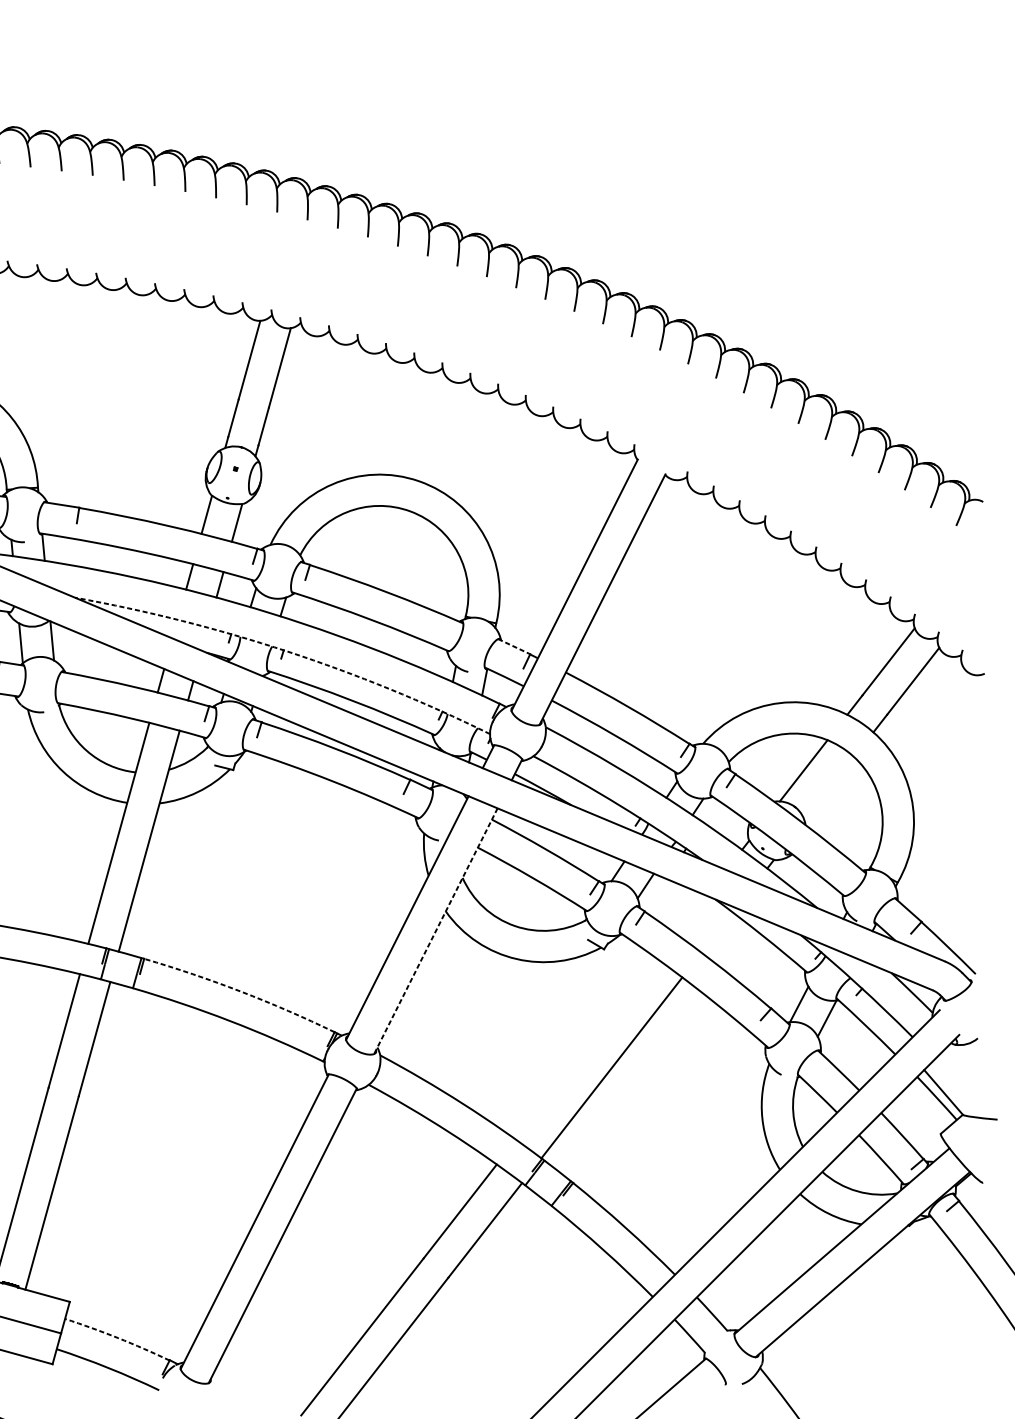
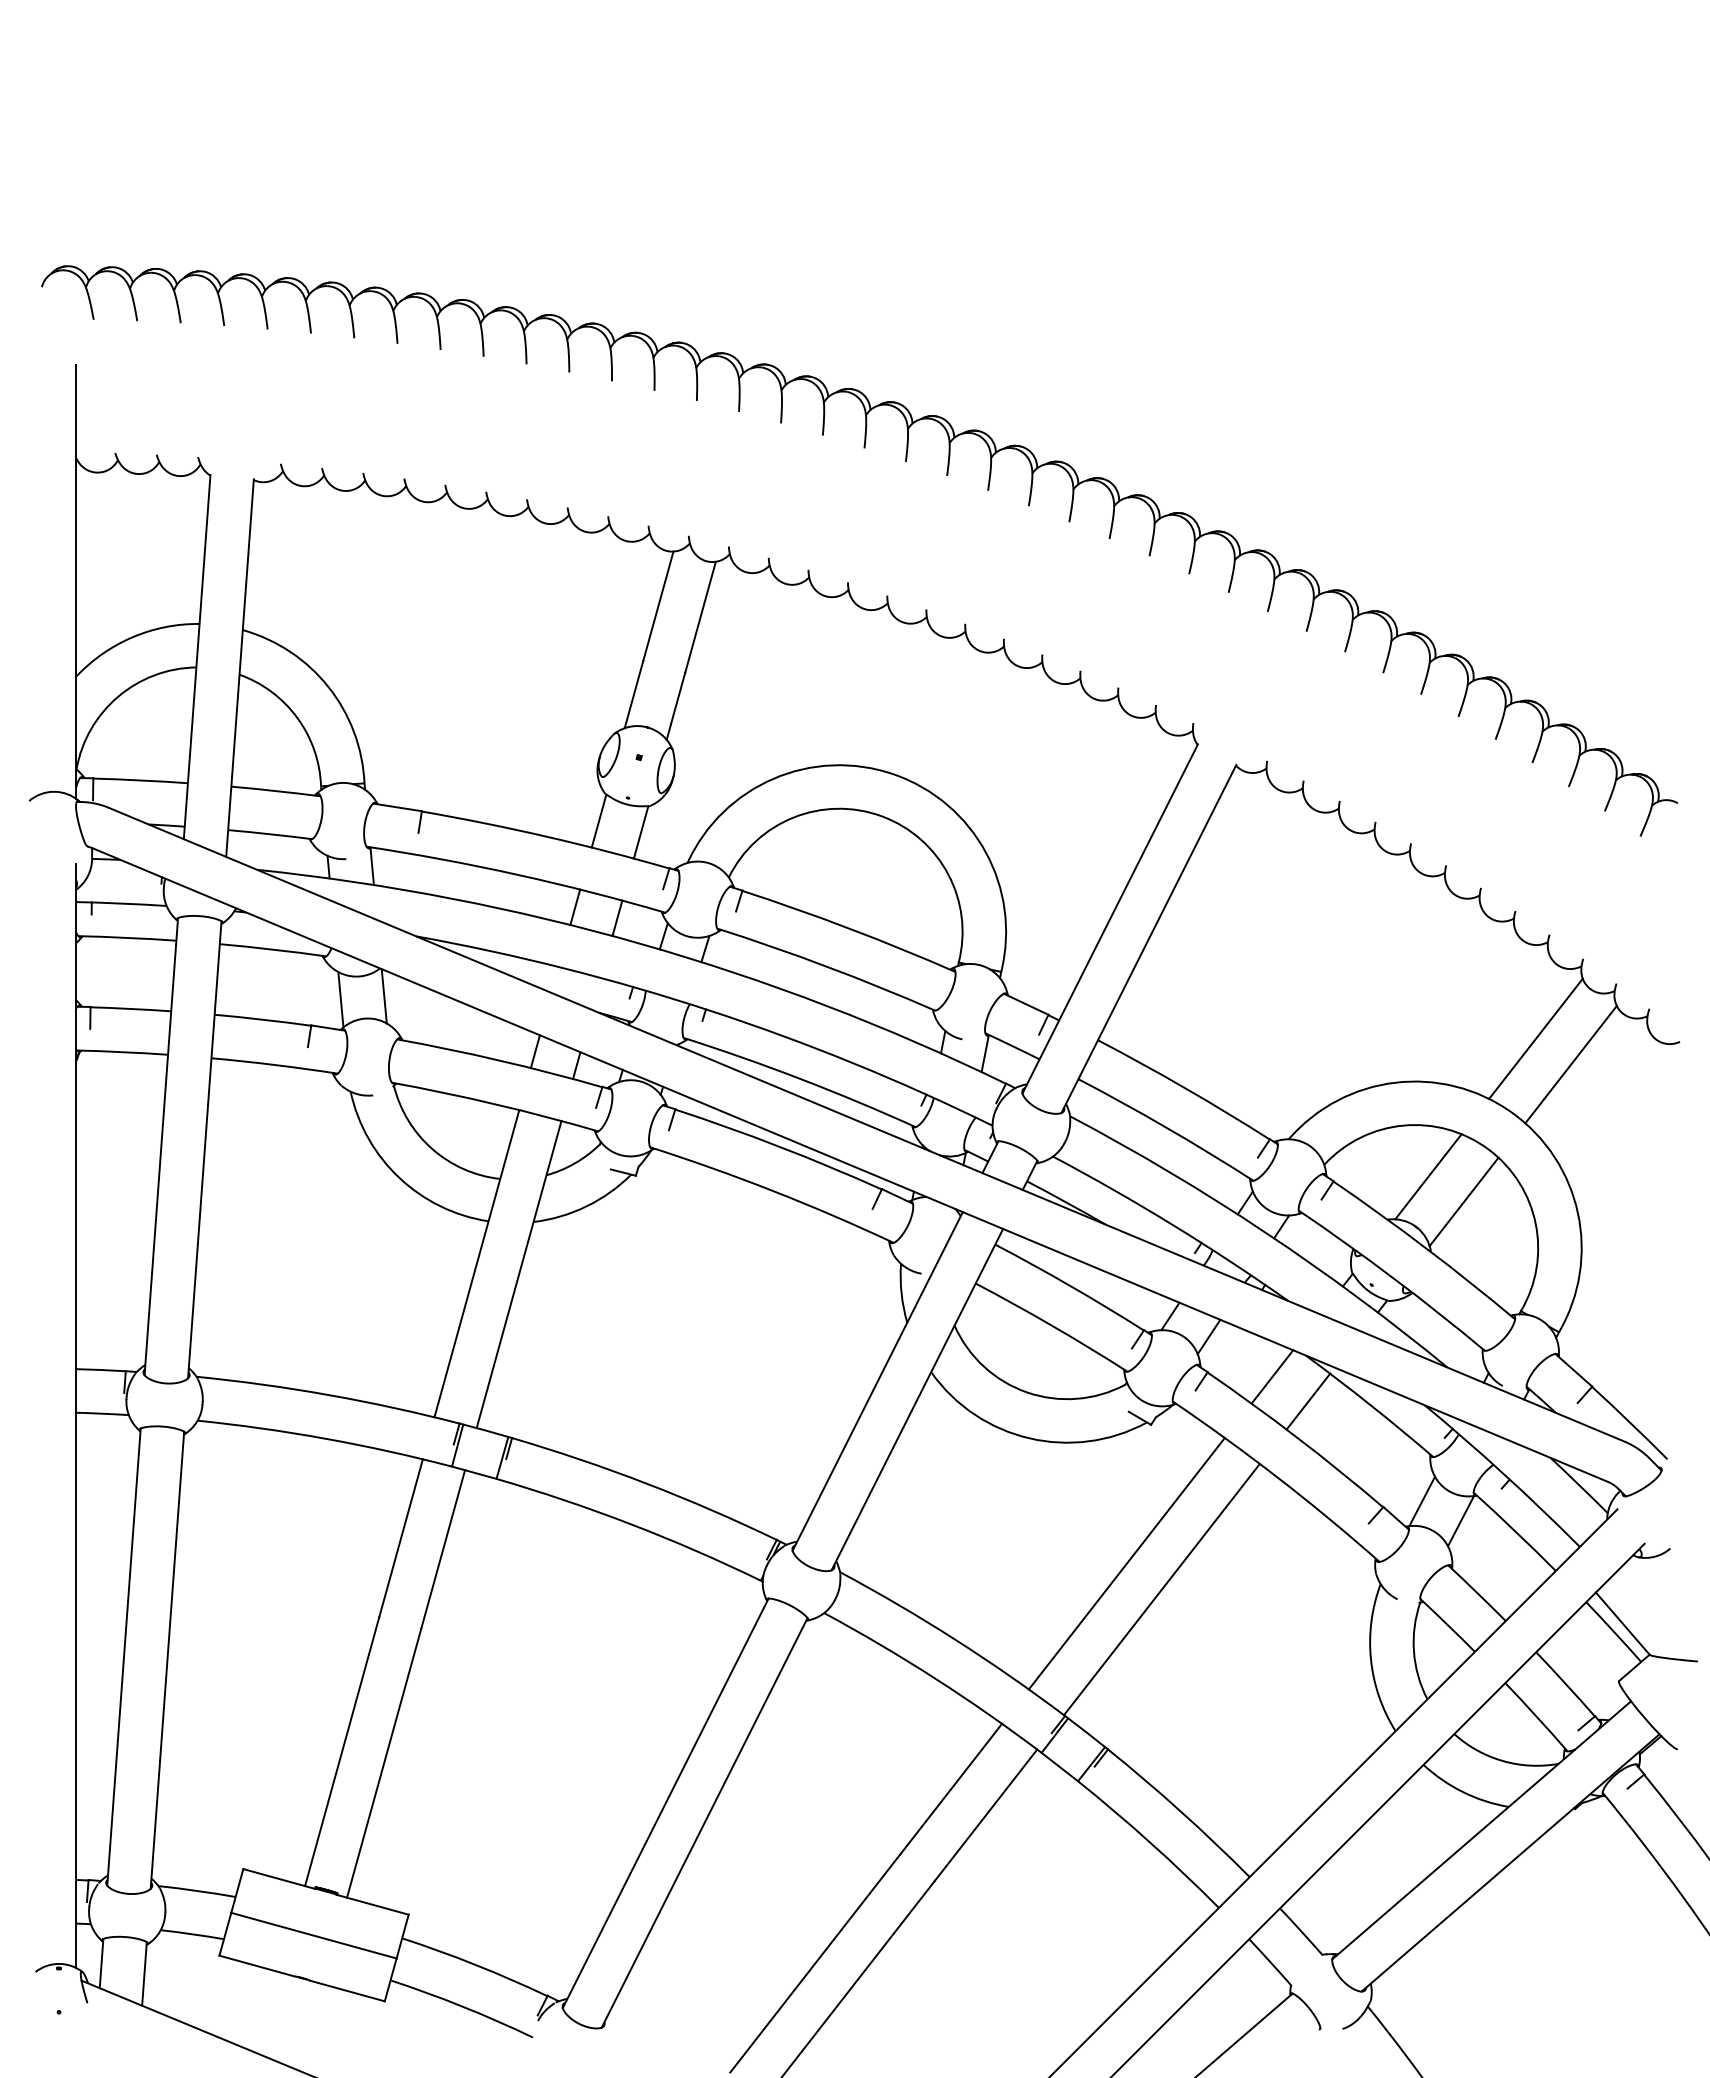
line: (514, 646) -> (1026, 1004), dashed -> solid
arc: (287, 651) -> (710, 1010), dashed -> solid
line: (828, 788) -> (1463, 1201), added
line: (691, 914) -> (1272, 1376), added
line: (435, 931) -> (917, 1400), dashed -> solid
line: (717, 932) -> (1308, 1401), added
arc: (240, 991) -> (646, 1483), dashed -> solid
line: (586, 1049) -> (1126, 1563), added
arc: (117, 1337) -> (475, 1964), dashed -> solid

